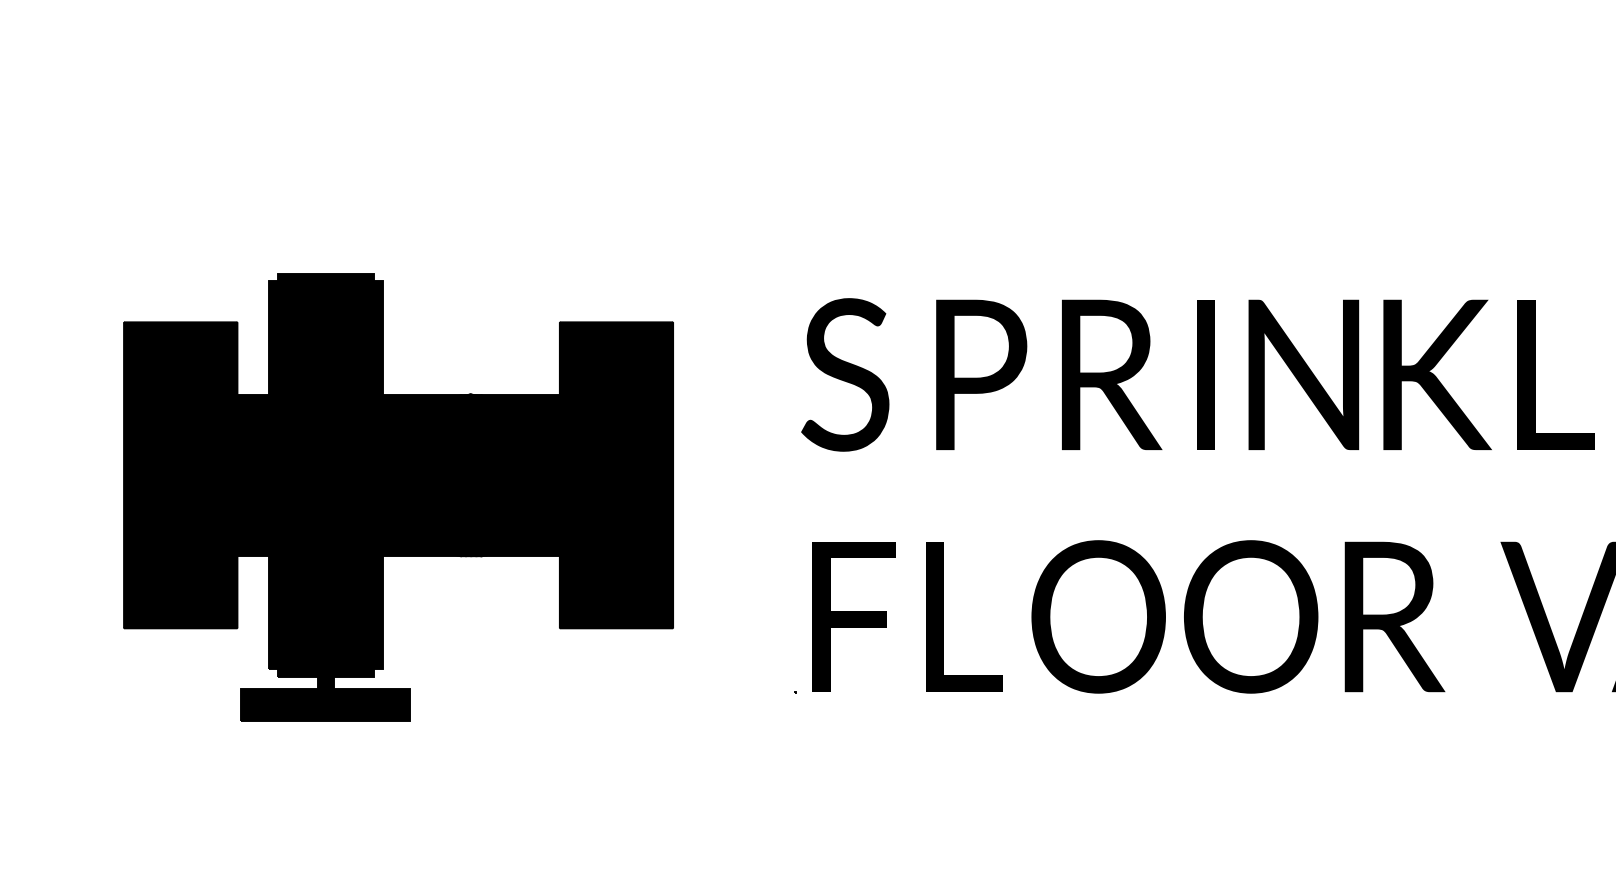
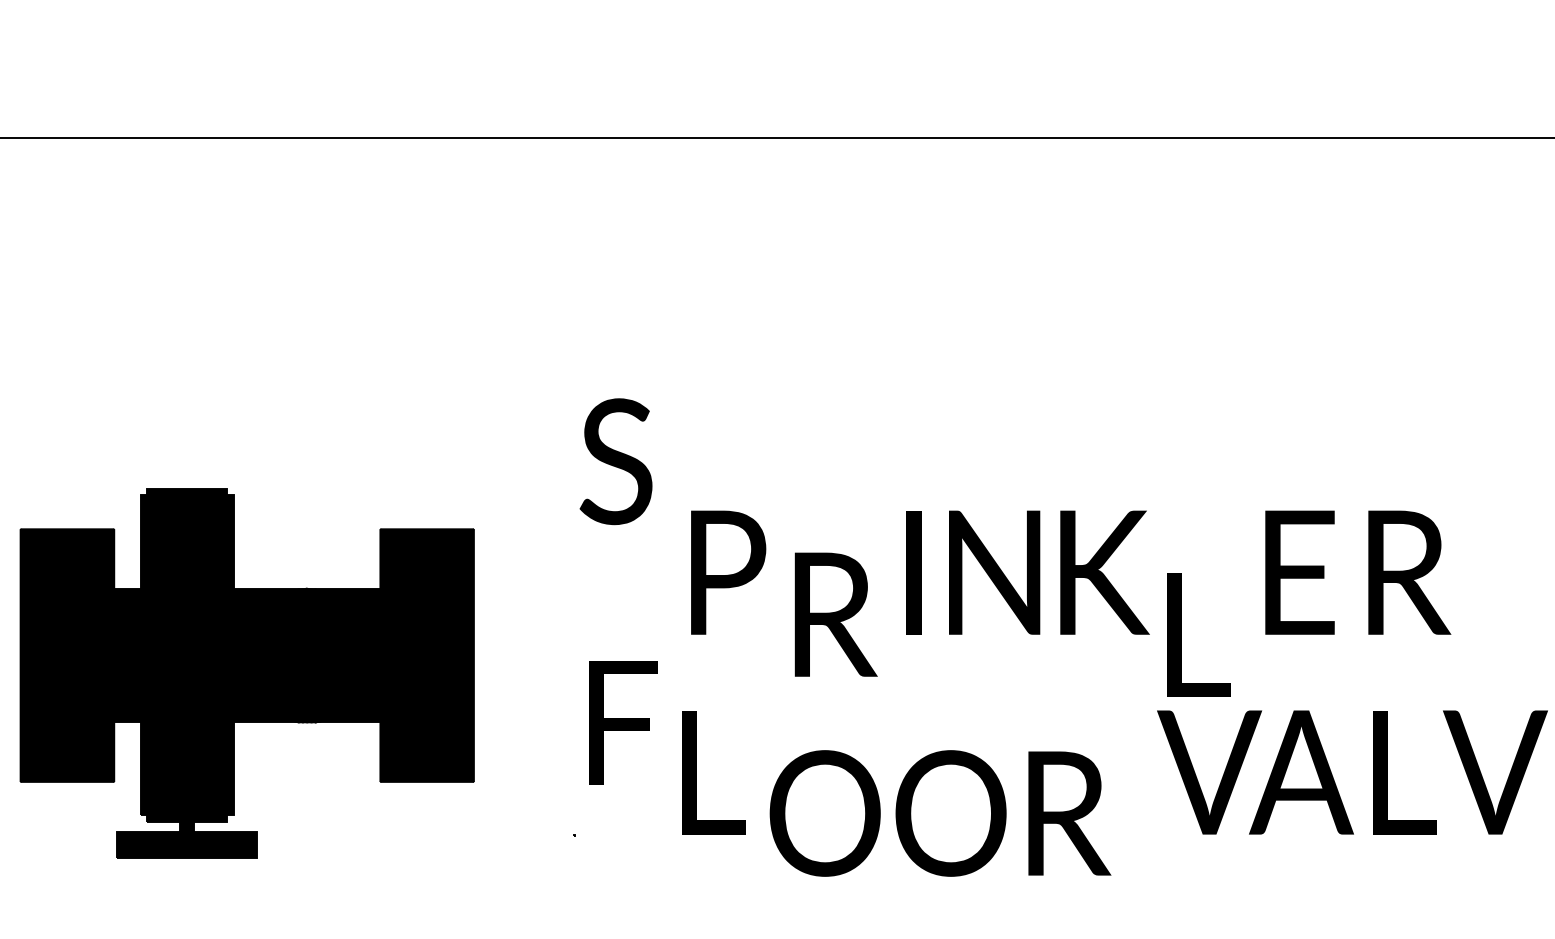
text: (844, 374) -> (615, 461), moved
text: (1111, 374) -> (835, 614), moved
text: (1555, 374) -> (1198, 634), moved
text: (854, 616) -> (623, 722), moved
text: (1238, 616) -> (940, 813), moved

